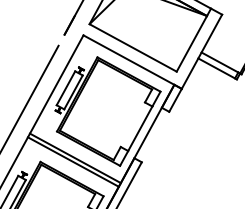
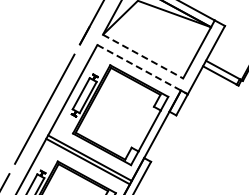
line: (133, 47) -> (143, 56), solid -> dashed
line: (133, 61) -> (143, 69), solid -> dashed

